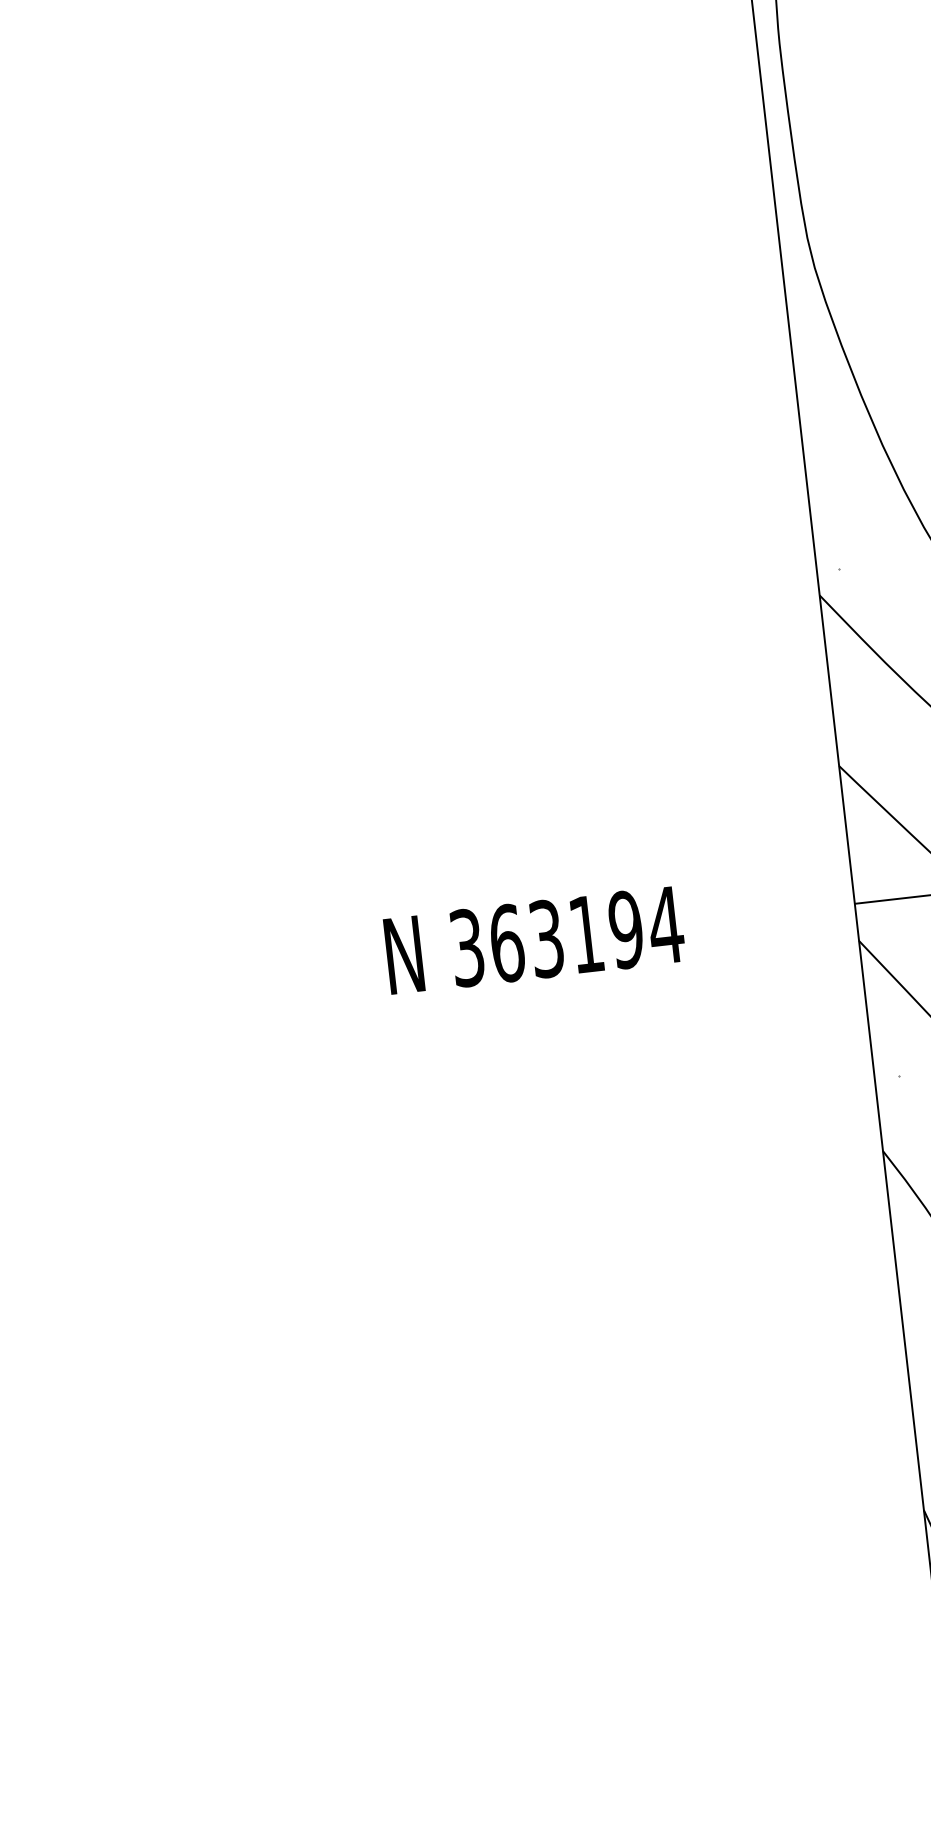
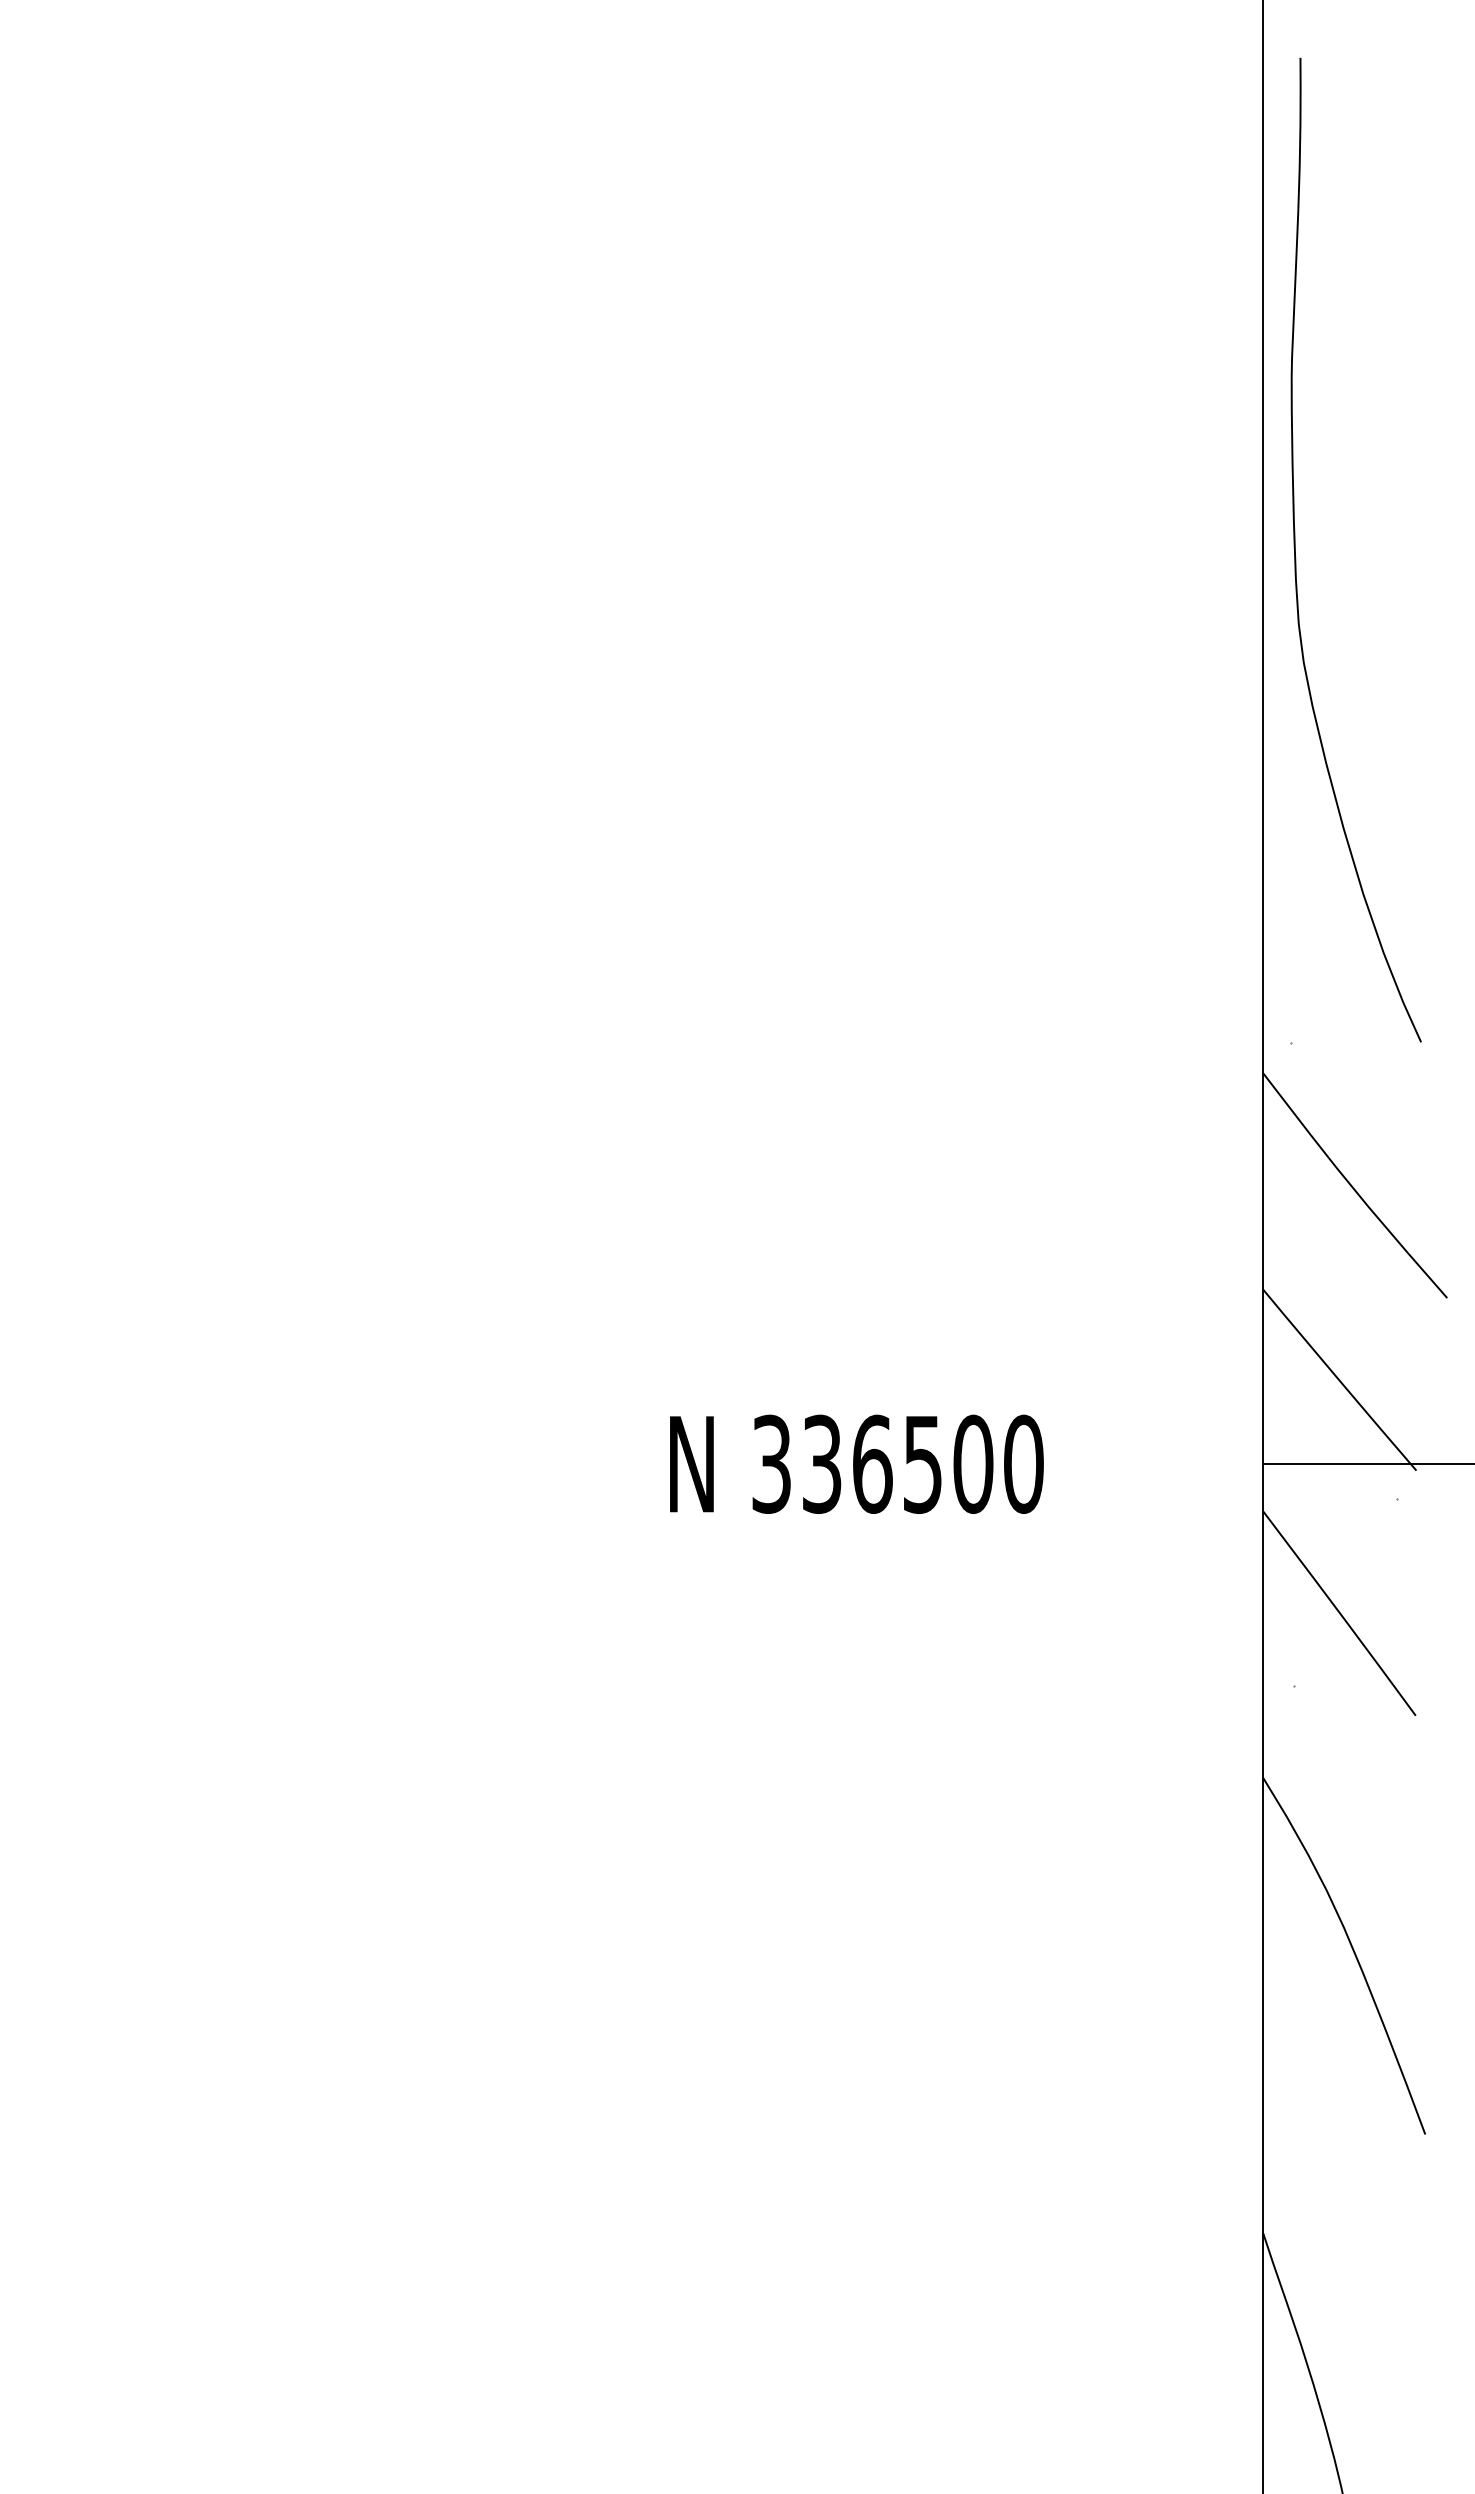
text: (586, 933) -> (923, 1463), 363194 -> 336500

